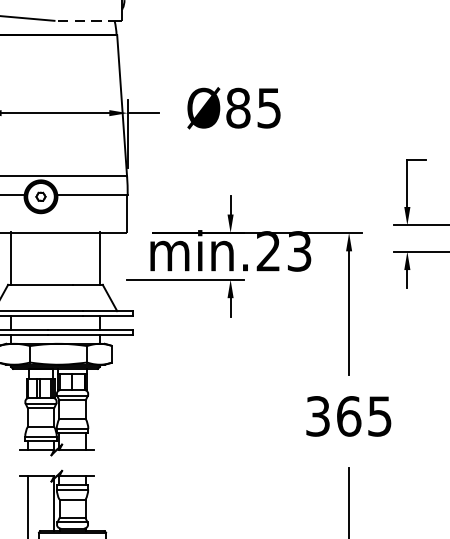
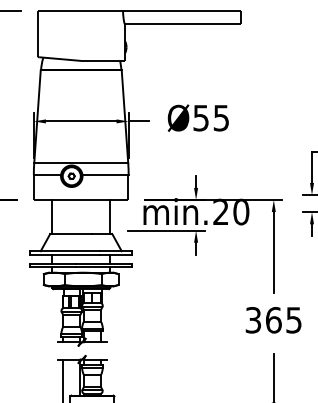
line: (87, 20) -> (102, 60), dashed -> solid
text: (238, 107) -> (201, 117), Ø85 -> Ø55
text: (299, 250) -> (241, 211), min.23 -> min.20

